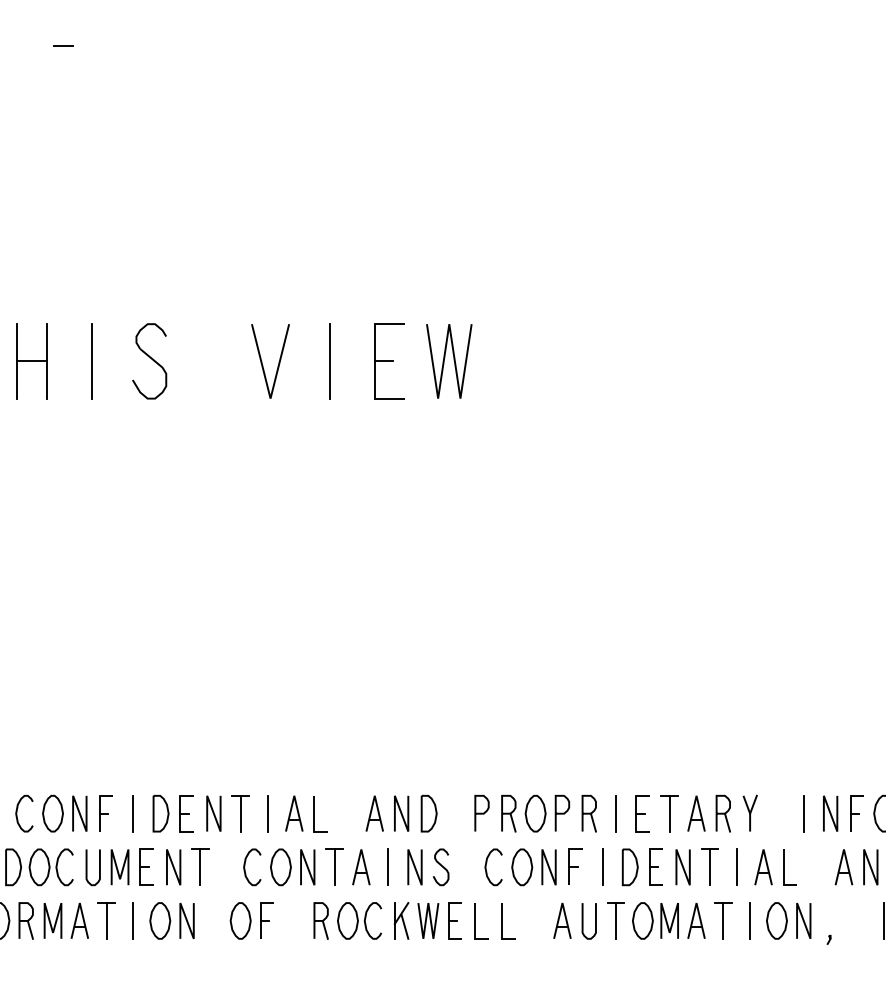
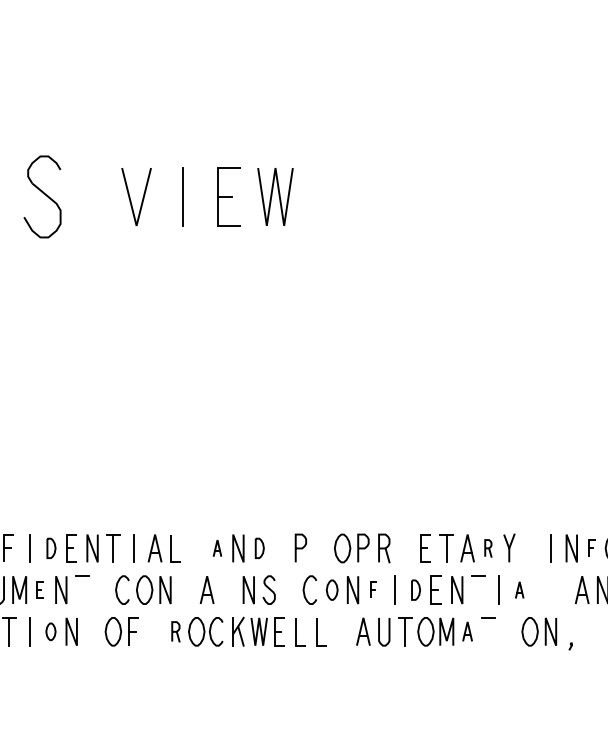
part: (149, 361) -> (42, 197), size x1.4
part: (160, 813) -> (51, 548), size x0.7
part: (374, 813) -> (217, 548), size x0.6
part: (428, 813) -> (259, 548), size x0.7
part: (508, 813) -> (321, 548), removed
line: (616, 813) -> (405, 548), removed
part: (722, 813) -> (487, 548), size x0.6
part: (856, 813) -> (591, 548), size x0.6
part: (146, 866) -> (40, 589), size x0.6
part: (334, 866) -> (186, 589), removed
part: (575, 866) -> (373, 589), size x0.6
line: (200, 867) -> (82, 590), removed
line: (388, 867) -> (228, 590), removed
part: (522, 867) -> (332, 590), size x0.7
part: (629, 867) -> (415, 590), size x0.7
line: (709, 867) -> (477, 590), removed
part: (763, 867) -> (519, 590), size x0.6
line: (784, 867) -> (535, 590), removed
part: (160, 920) -> (51, 631), size x0.6
part: (320, 920) -> (175, 631), size x0.7
part: (696, 920) -> (467, 631), size x0.7
line: (723, 920) -> (488, 631), removed
line: (750, 920) -> (509, 631), removed

